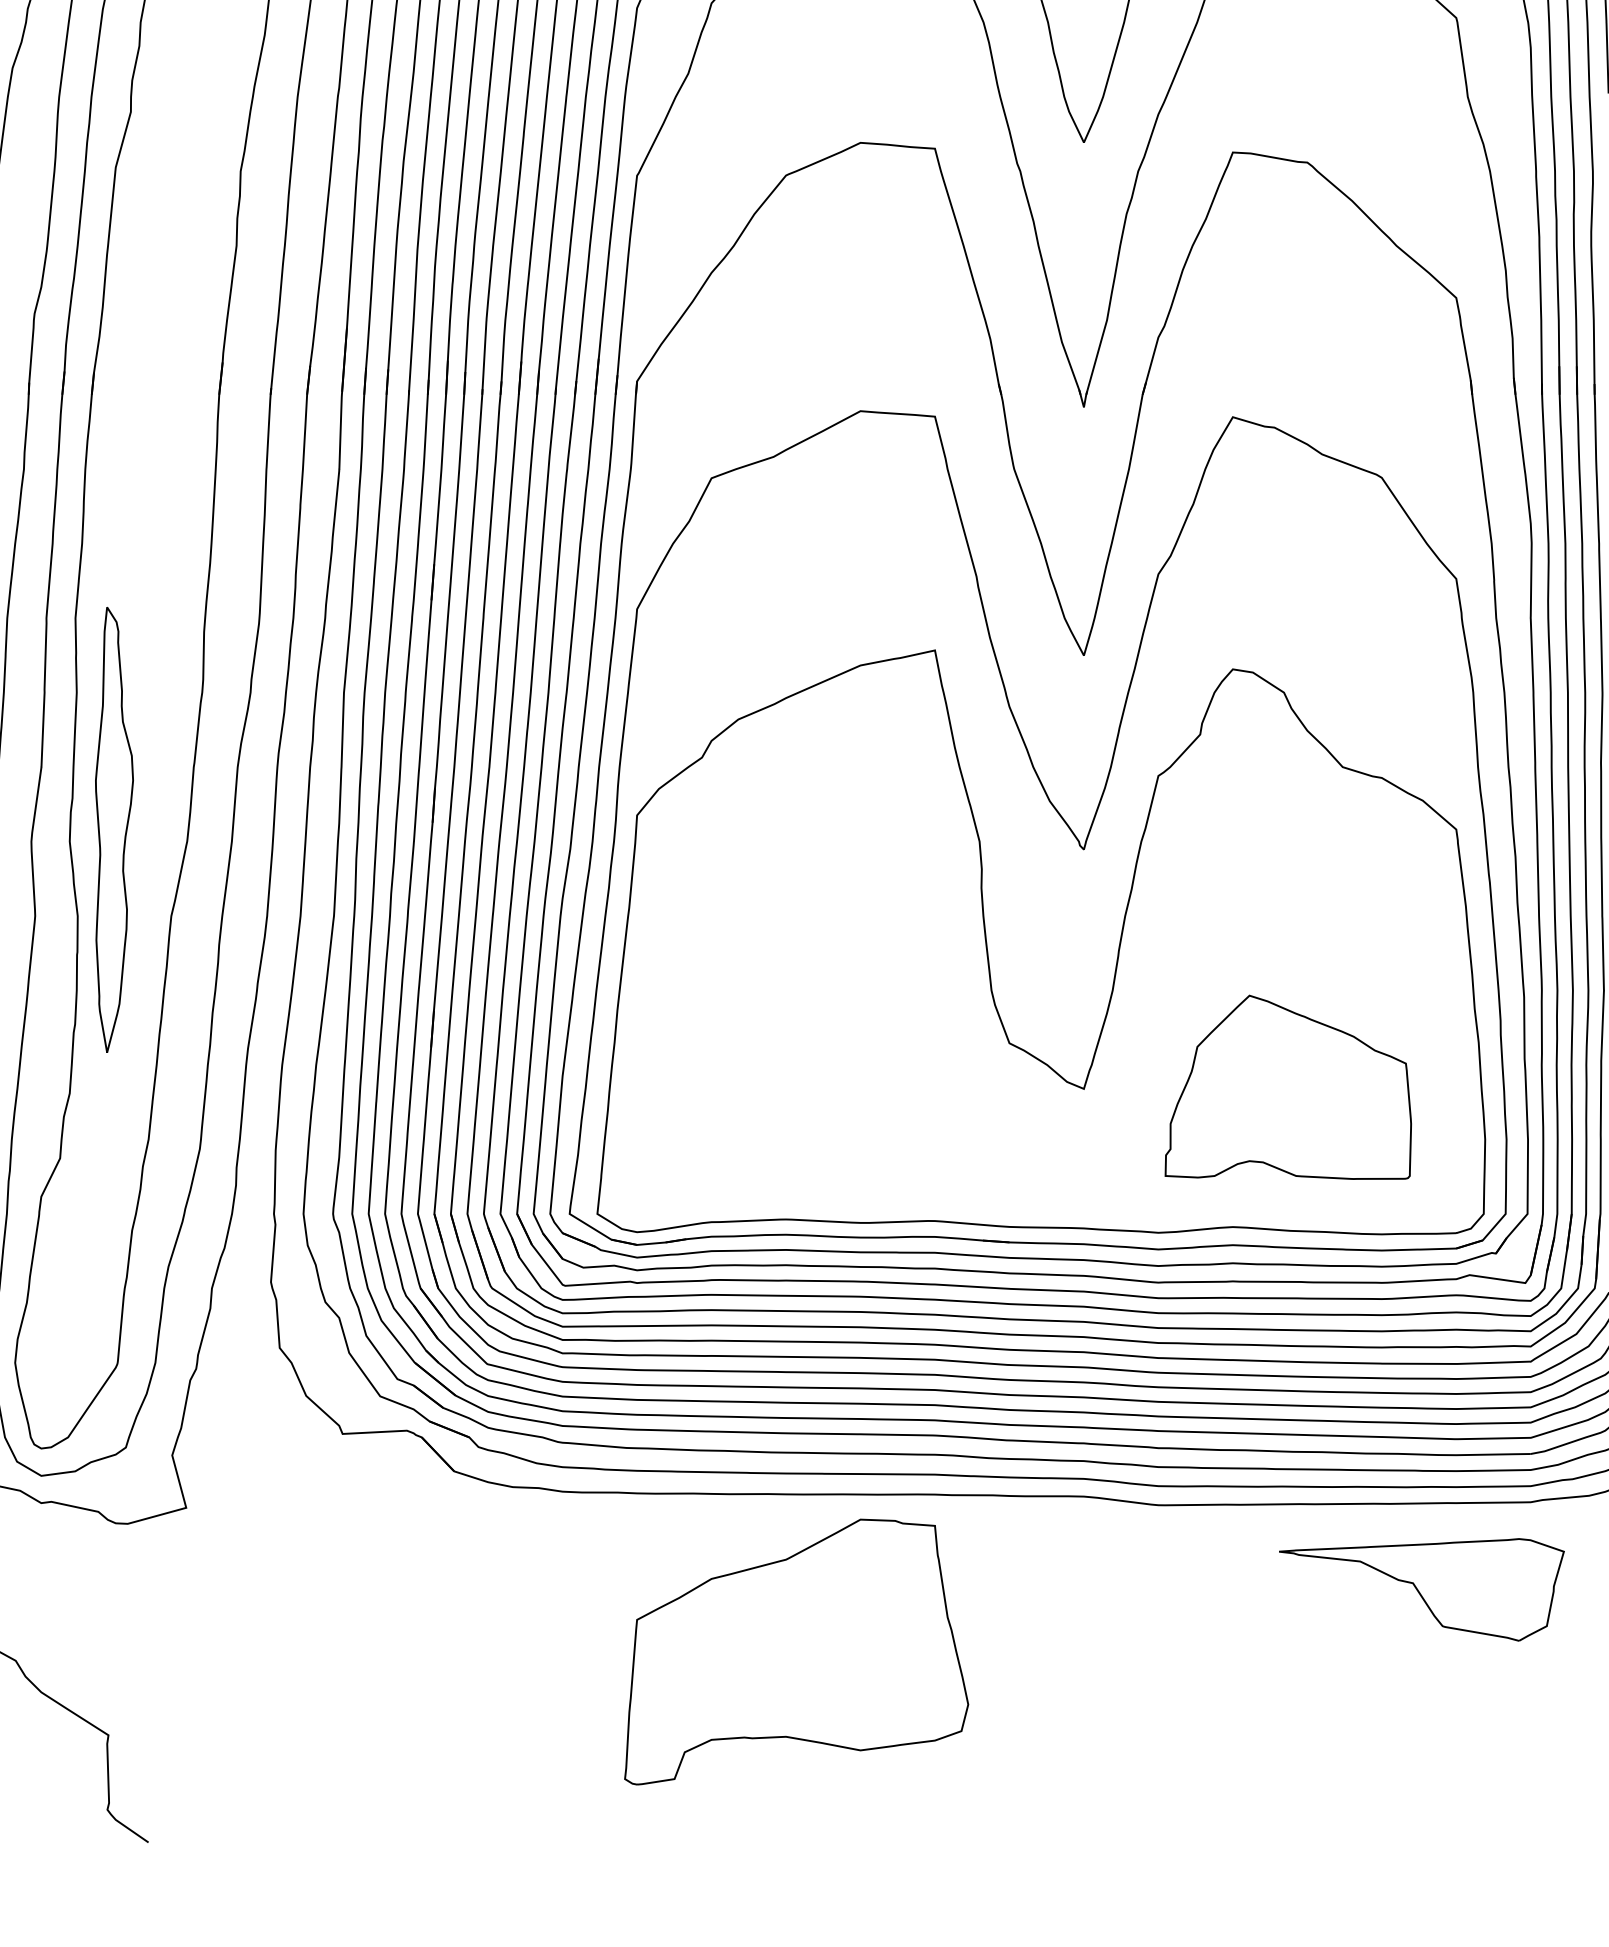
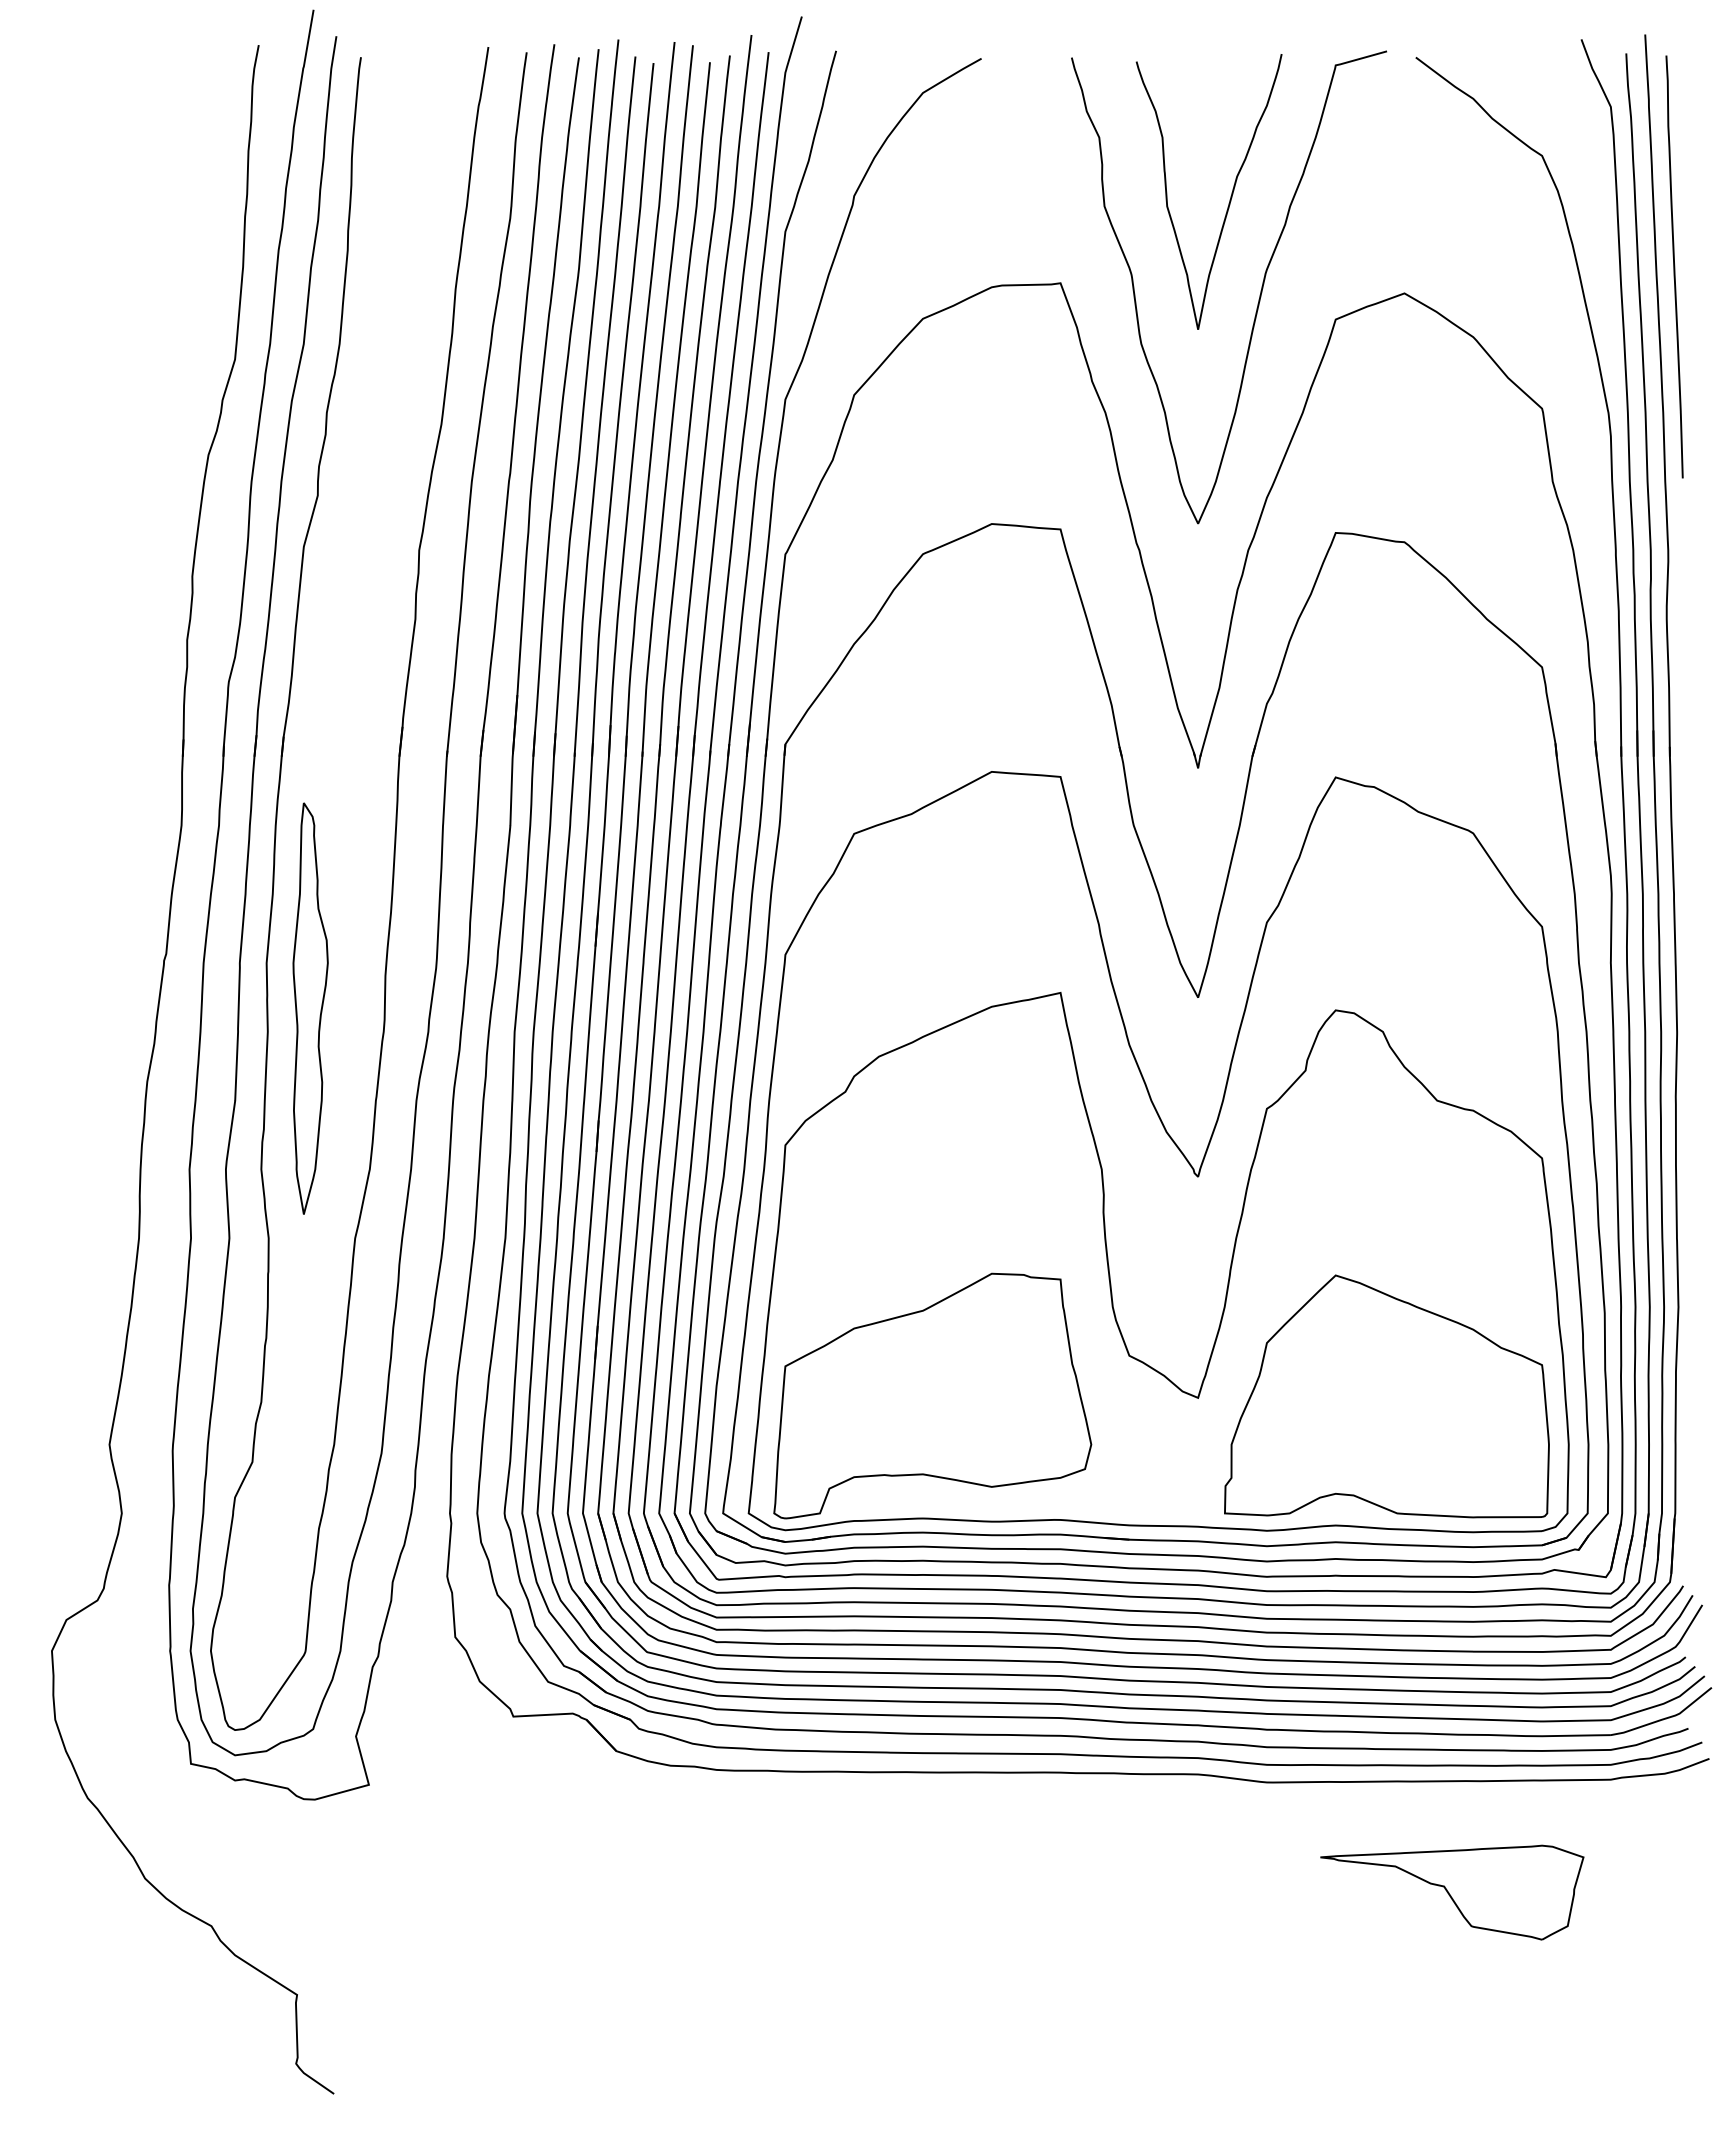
part: (114, 829) -> (310, 1008), moved
part: (1287, 1087) -> (1386, 1396), size x1.43
part: (1422, 1589) -> (1452, 1892), moved
part: (796, 1651) -> (932, 1395), moved

